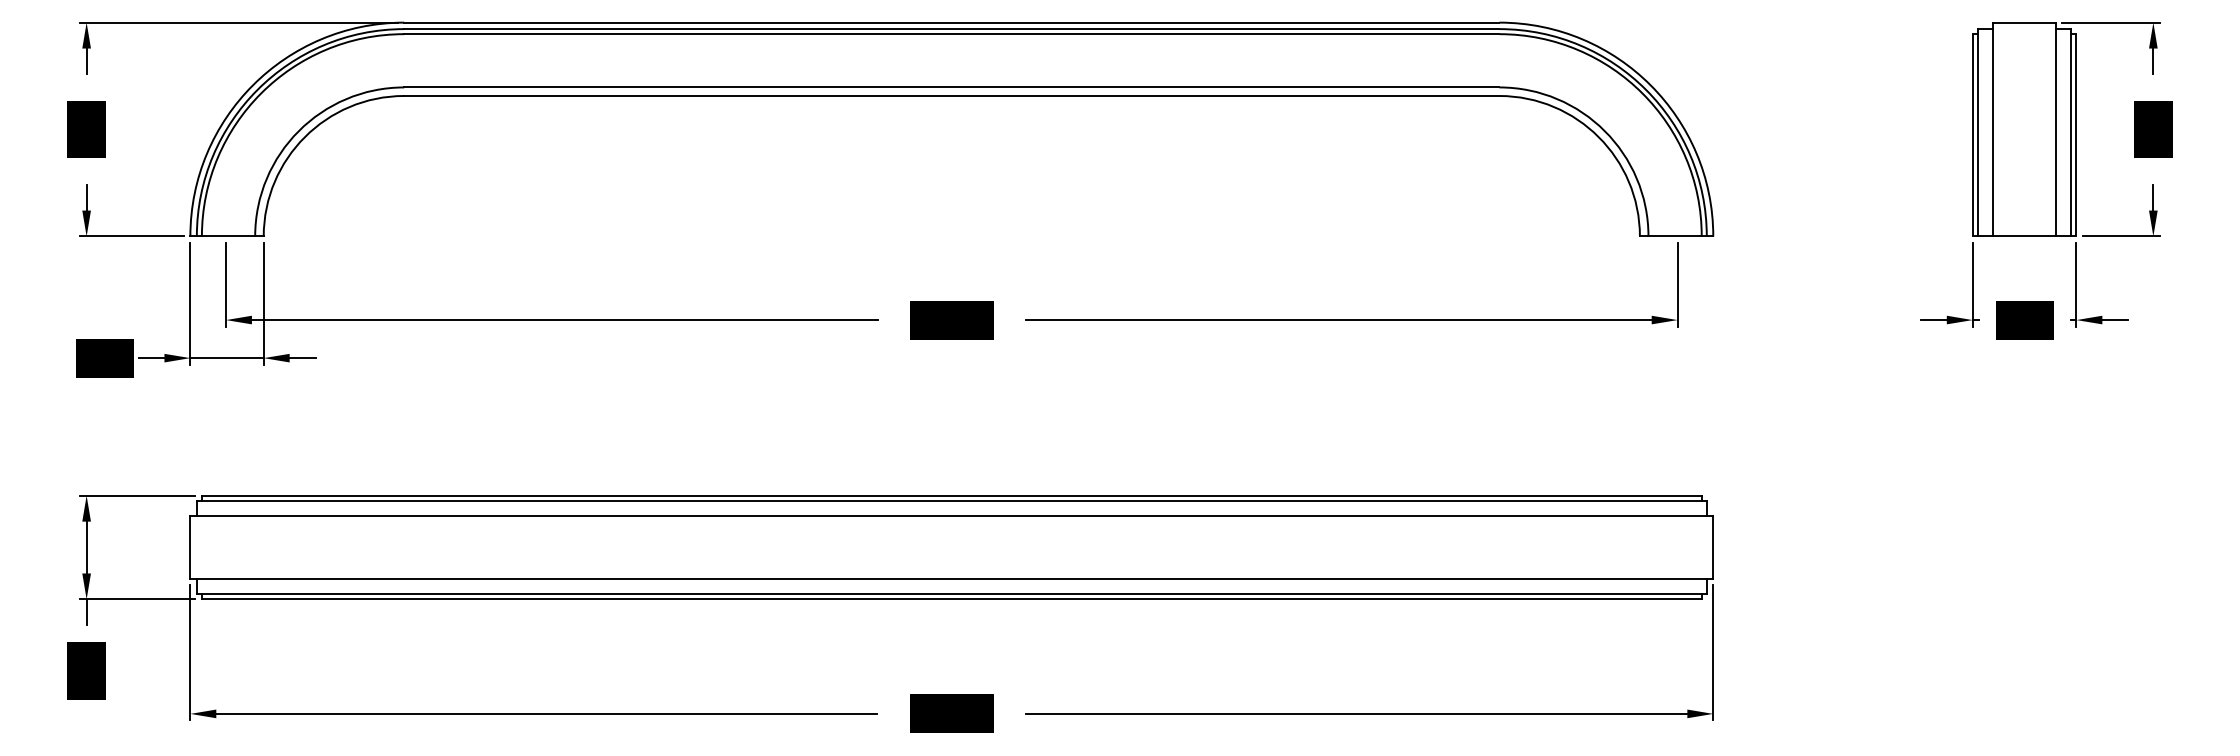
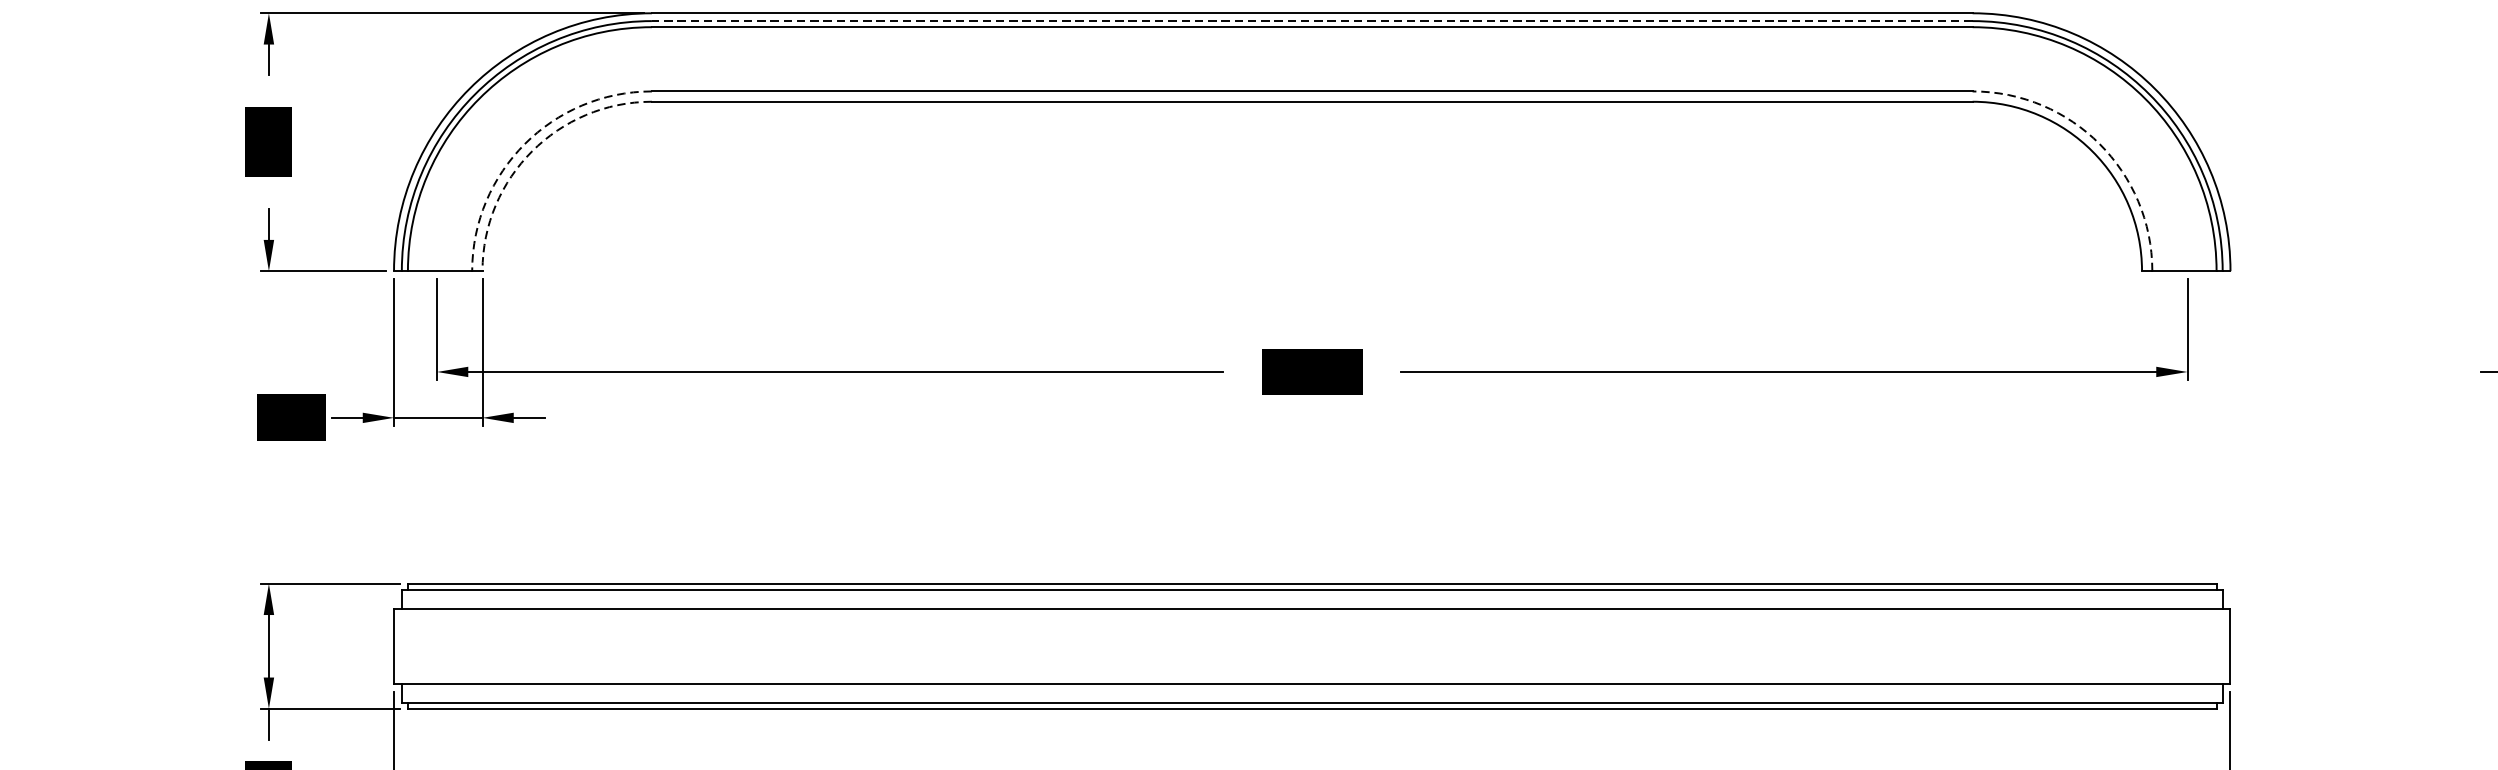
line: (951, 29) -> (1311, 21), solid -> dashed
arc: (298, 131) -> (524, 144), solid -> dashed
arc: (1604, 131) -> (2099, 144), solid -> dashed
arc: (304, 137) -> (531, 151), solid -> dashed

